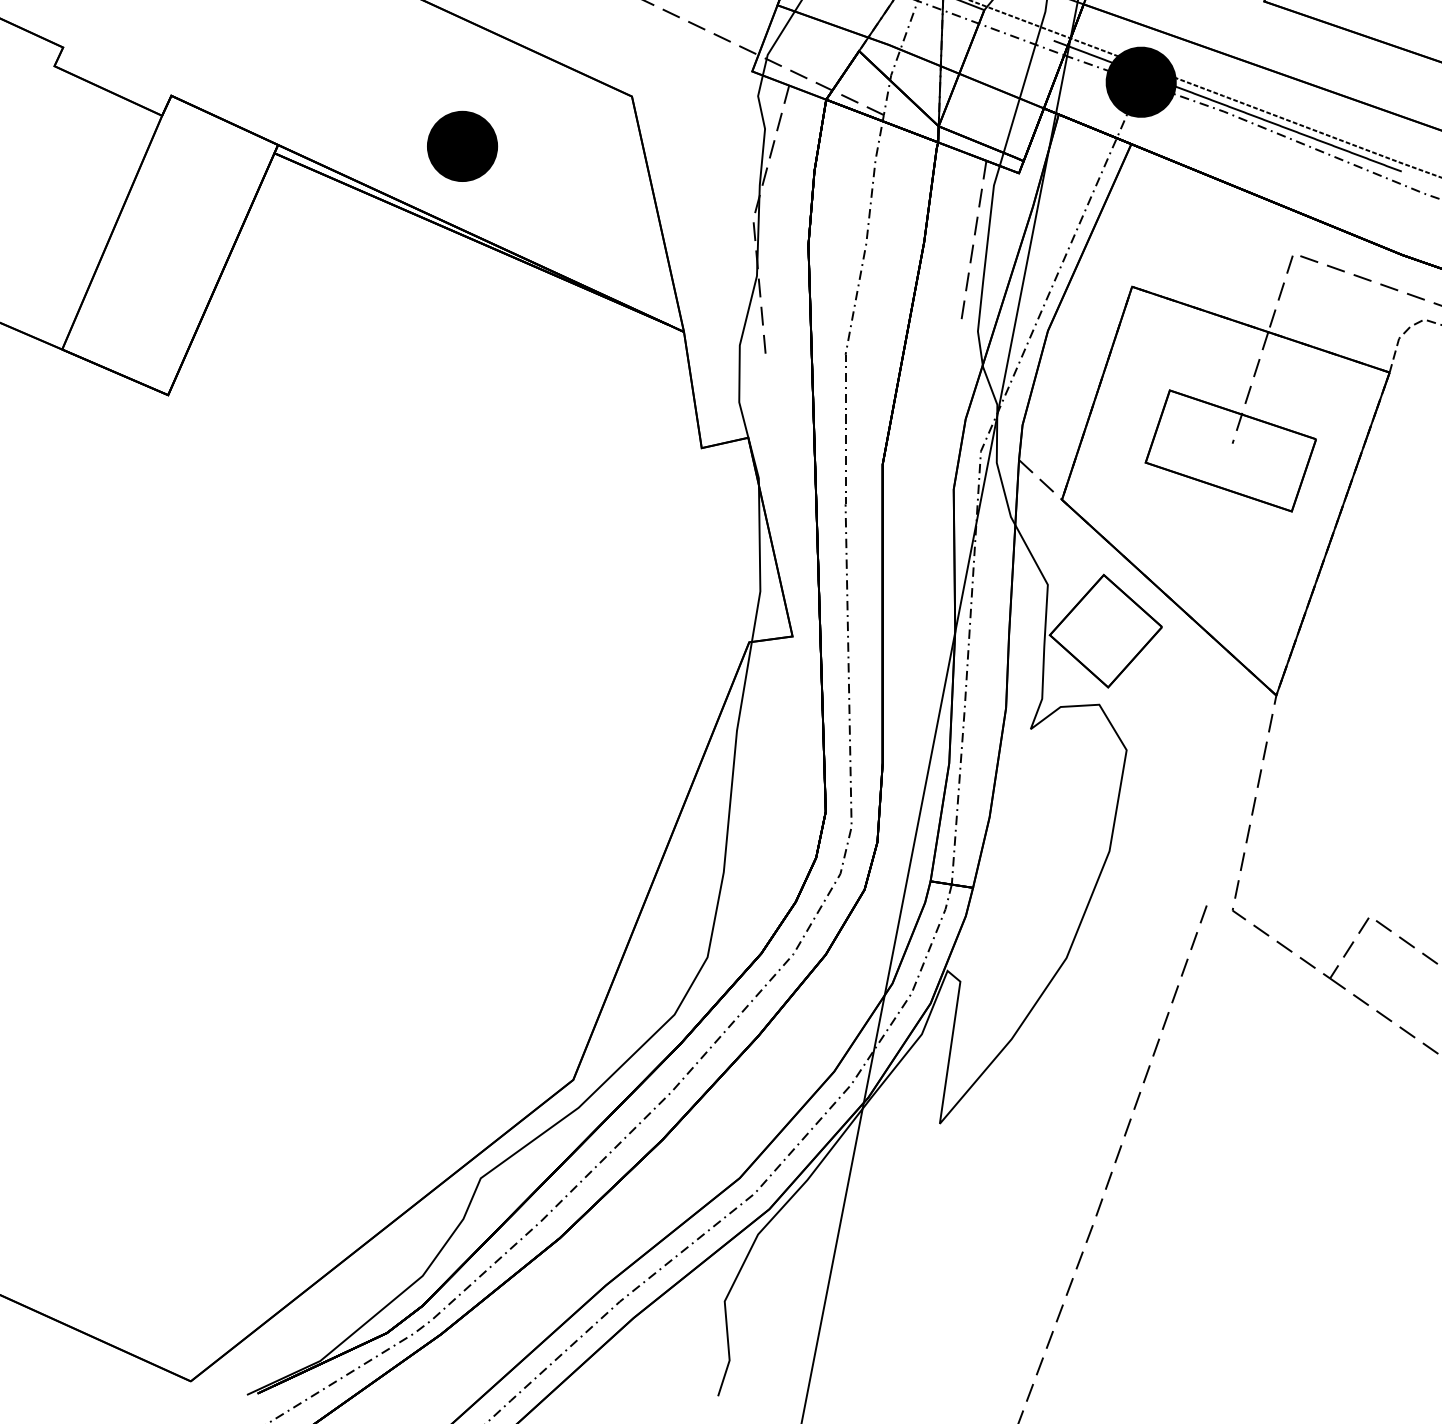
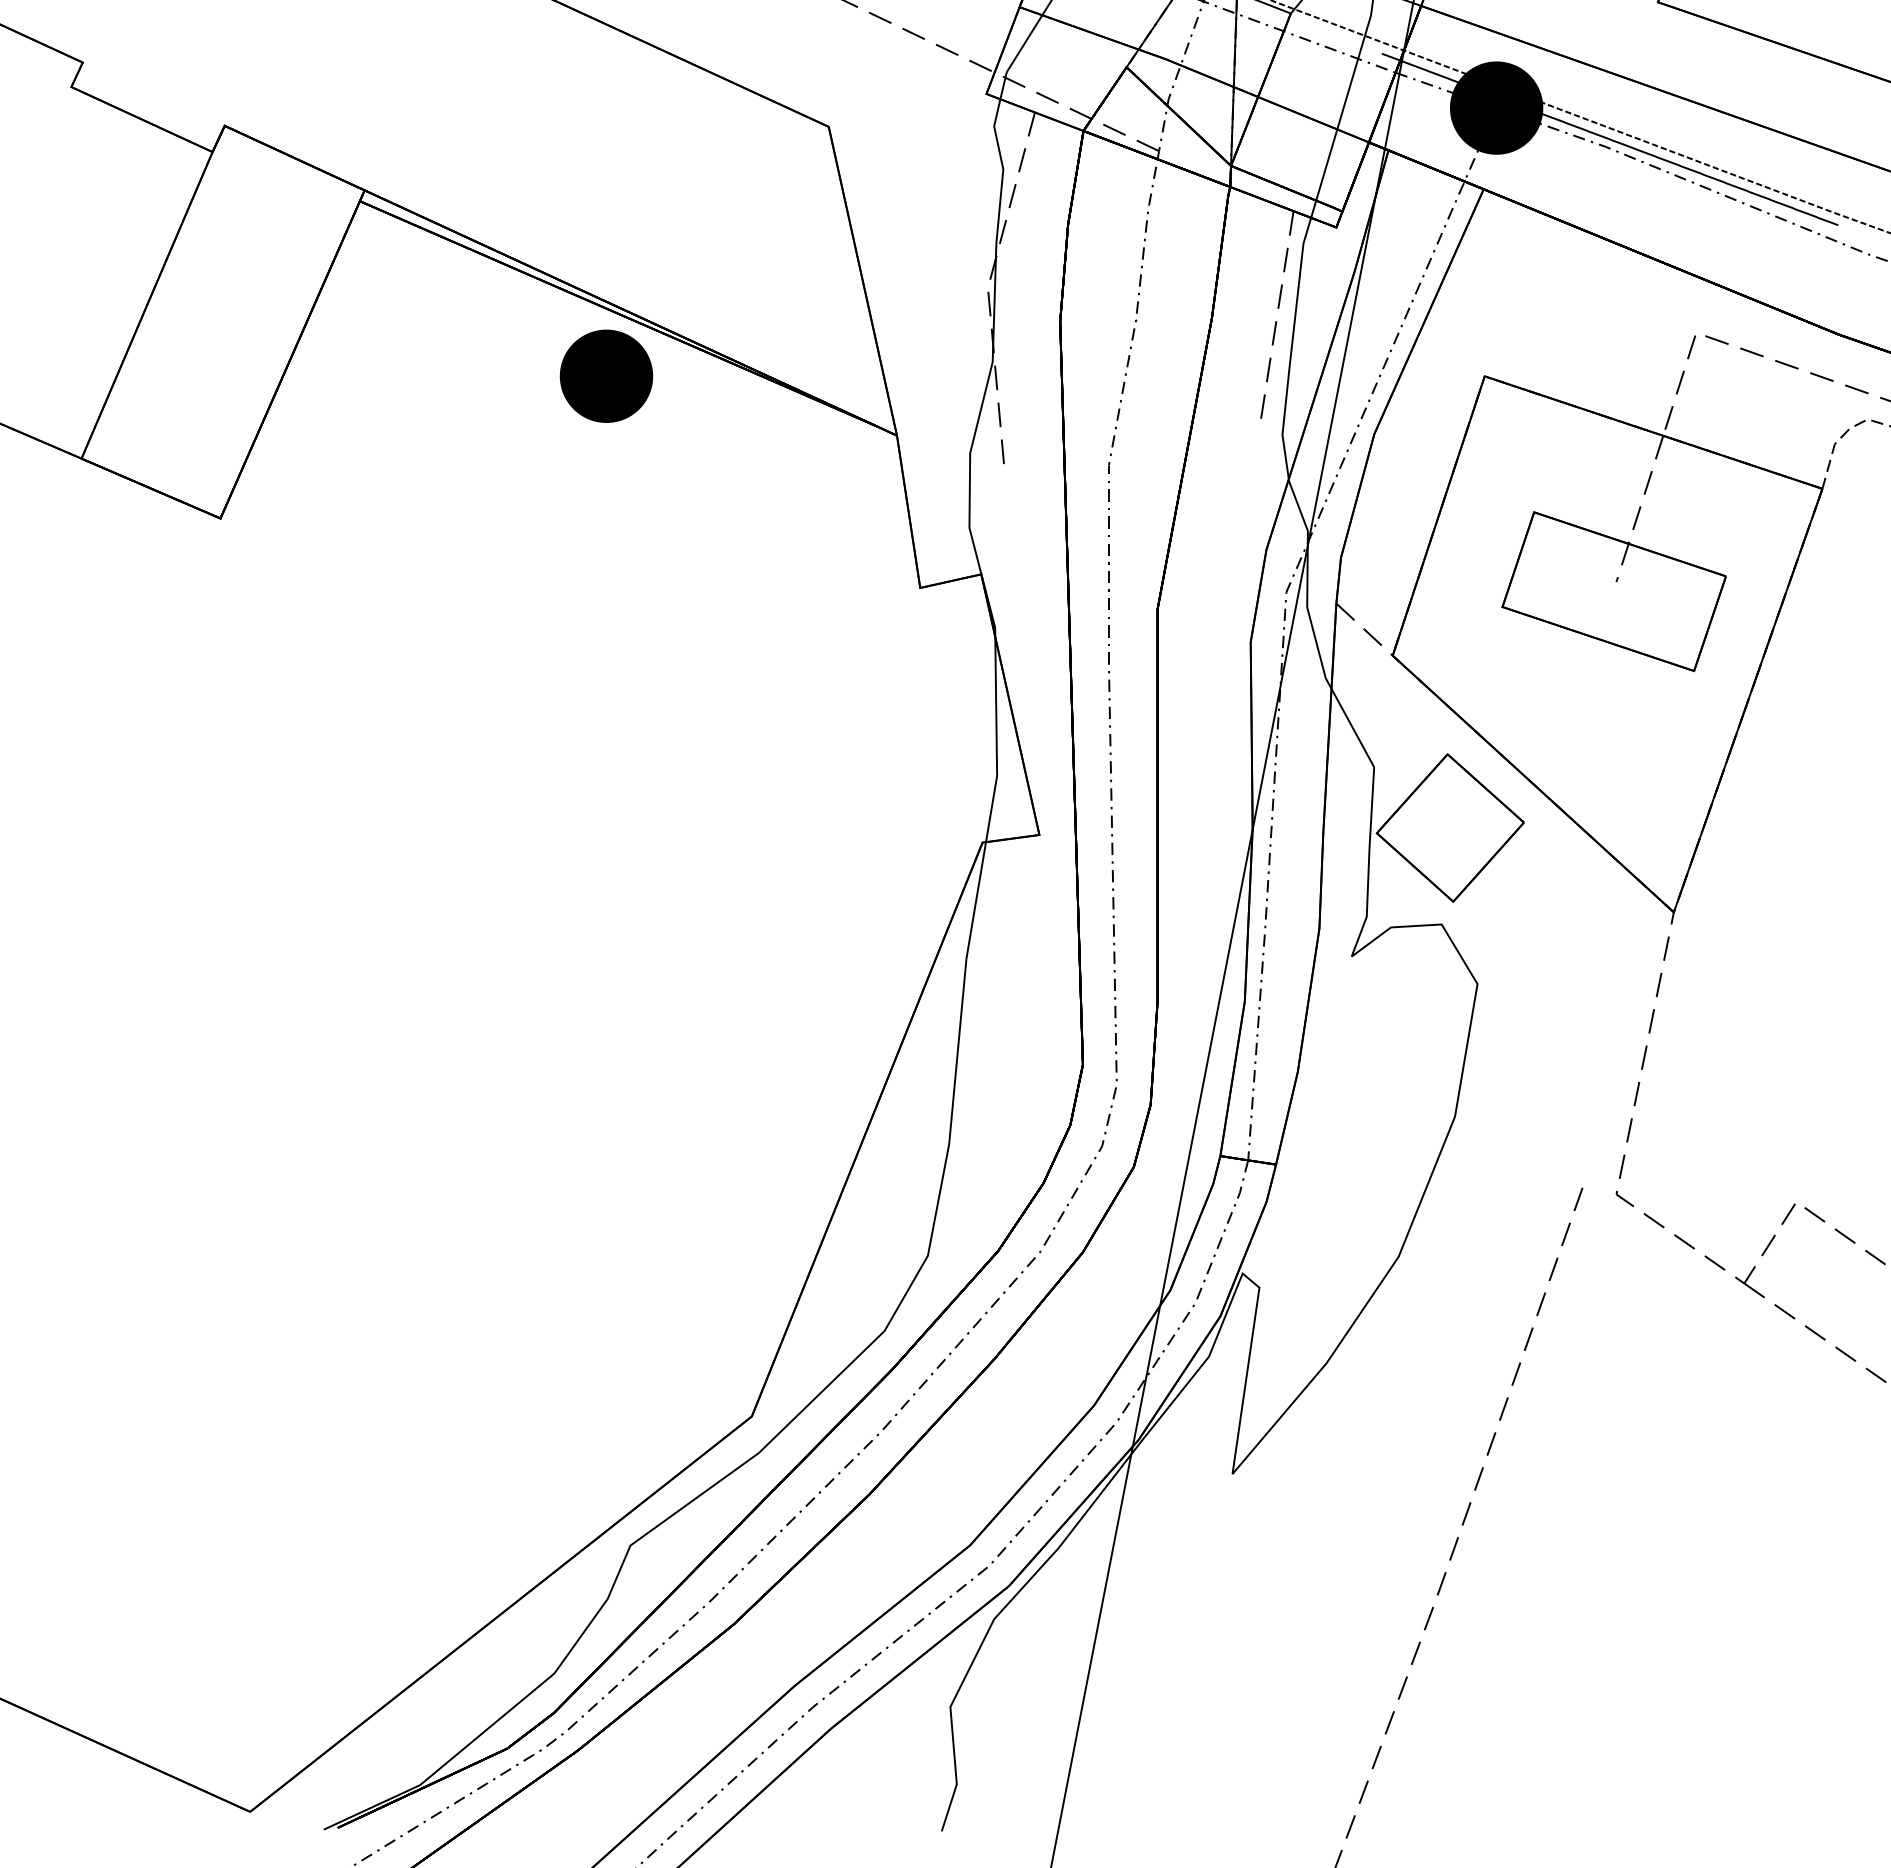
part: (462, 145) -> (606, 375), moved

